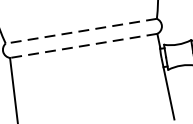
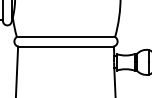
line: (80, 32) -> (65, 37), dashed -> solid
line: (84, 45) -> (66, 46), dashed -> solid

